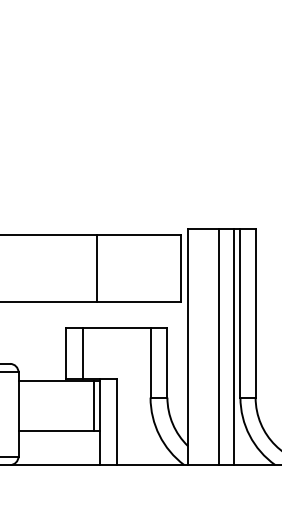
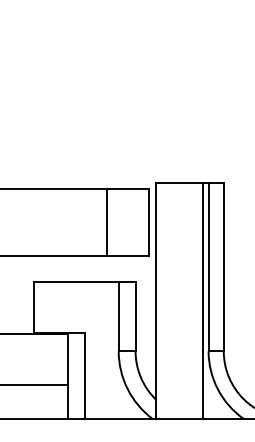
line: (96, 268) -> (106, 222), moved
line: (219, 346) -> (187, 300), removed
line: (83, 353) -> (51, 307), removed
line: (93, 405) -> (61, 359), removed

